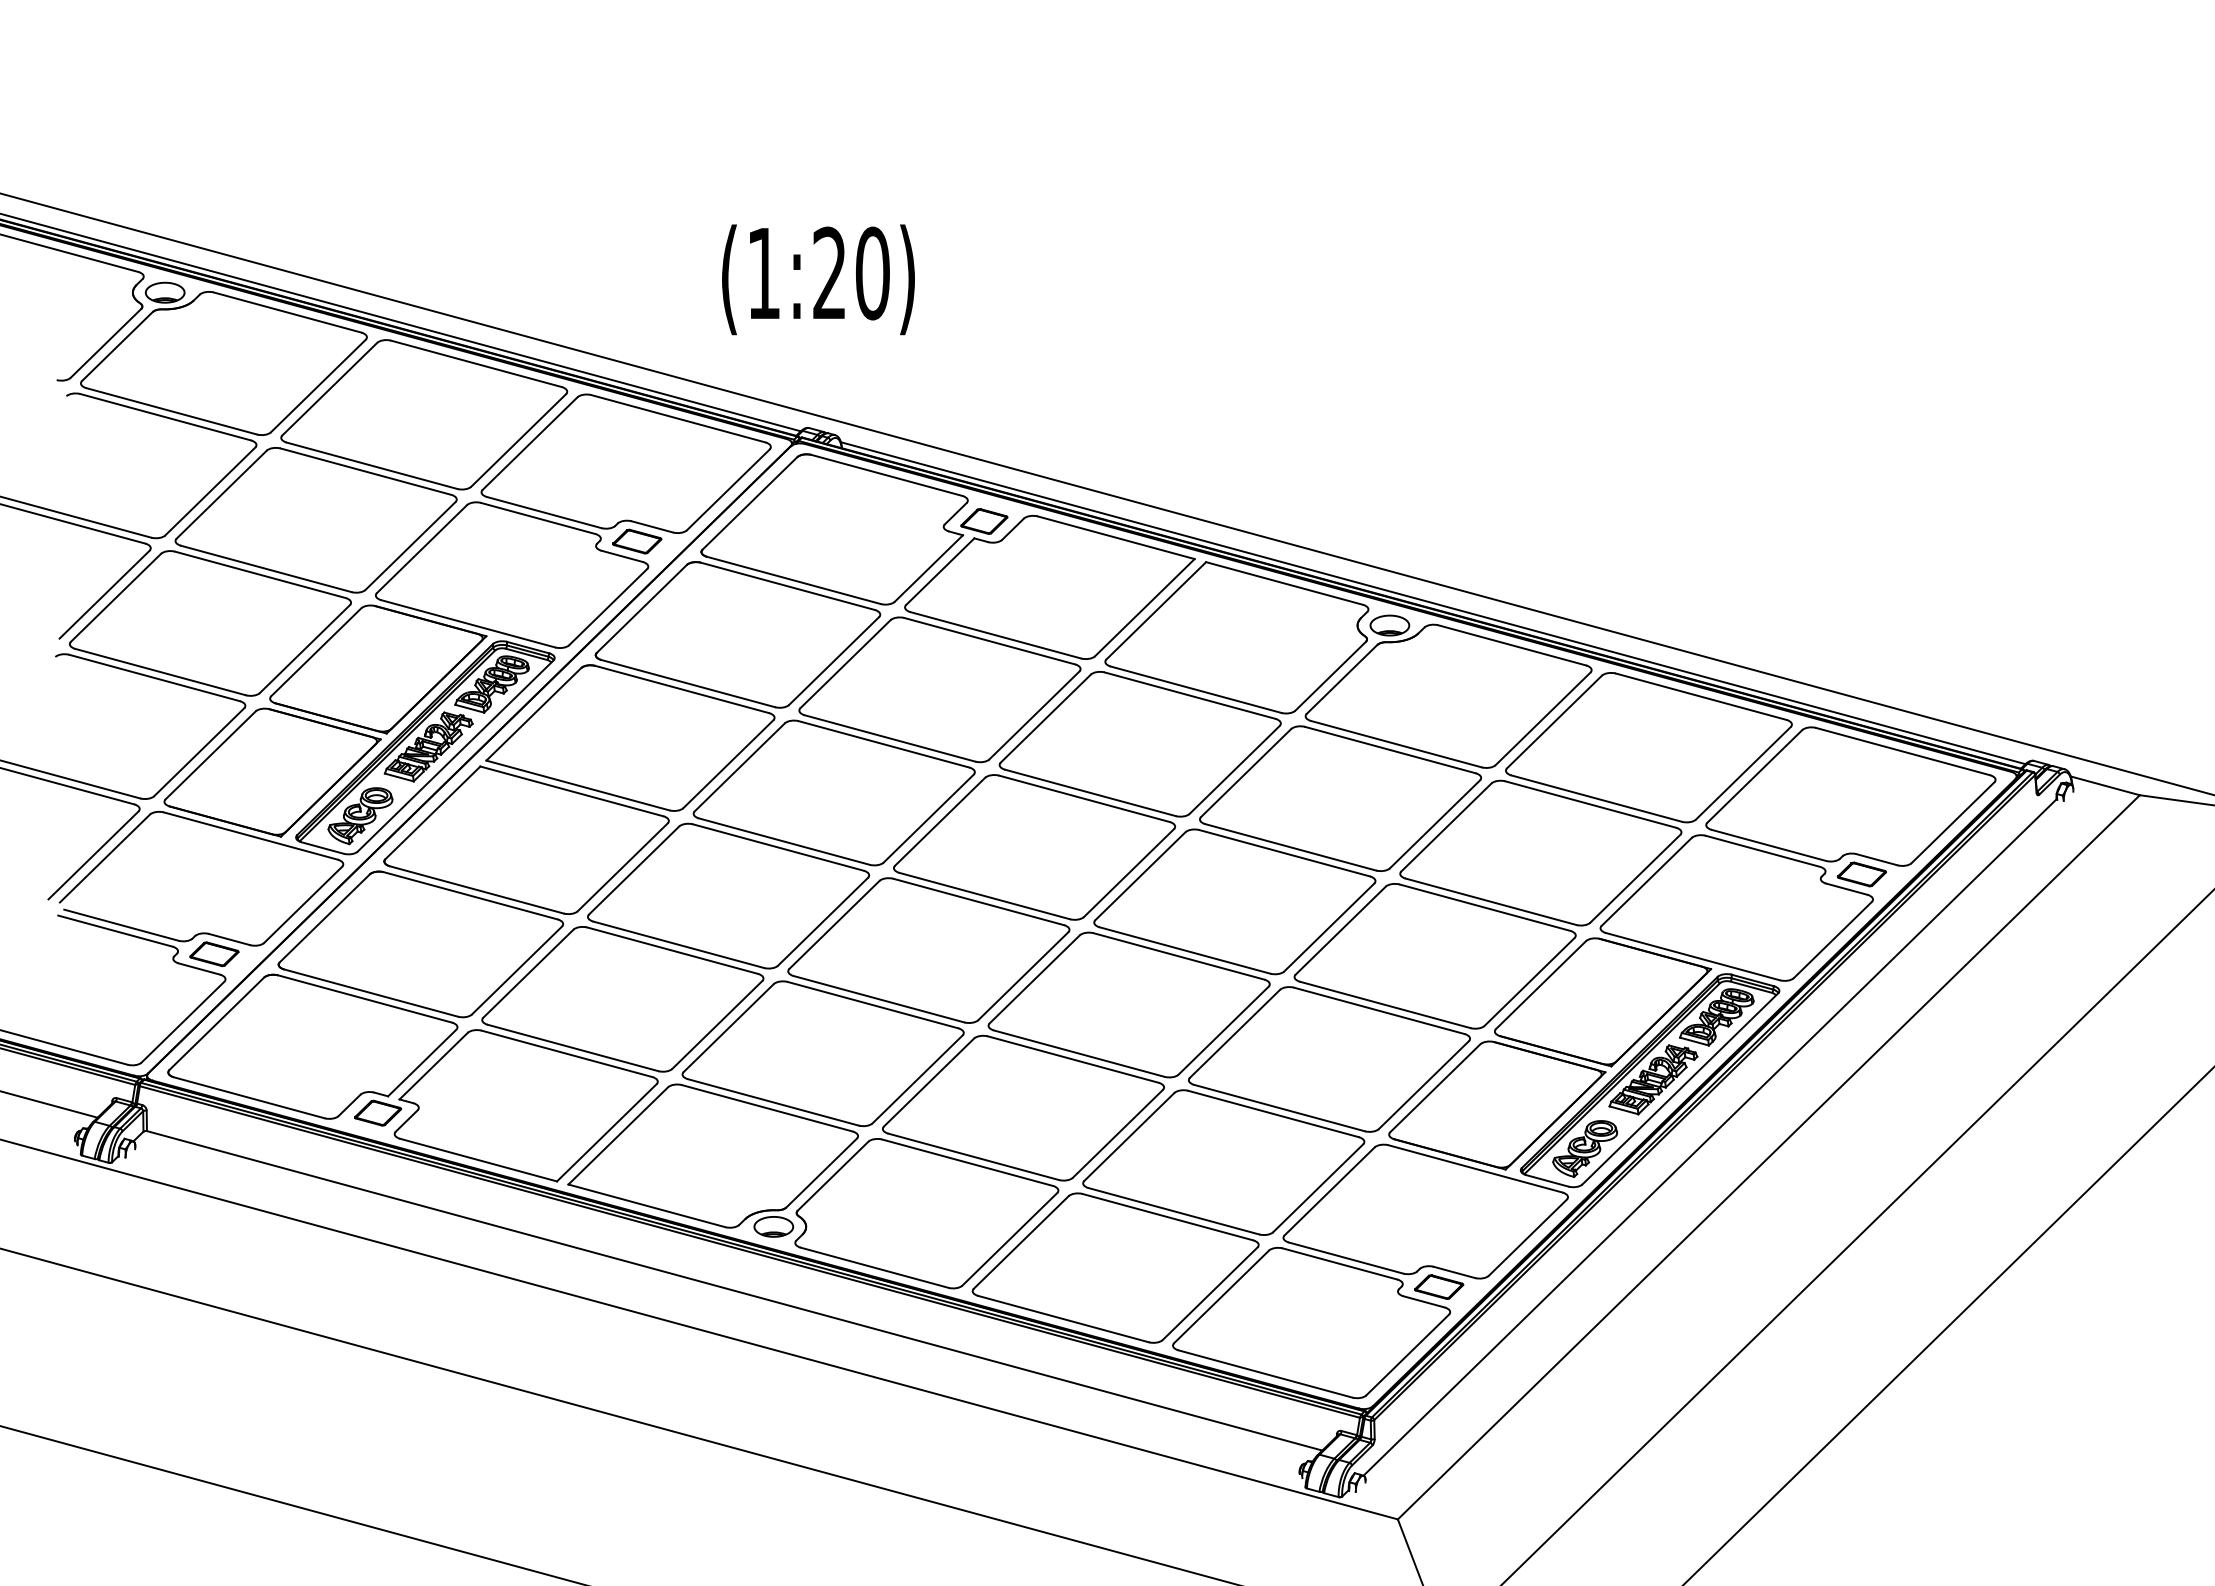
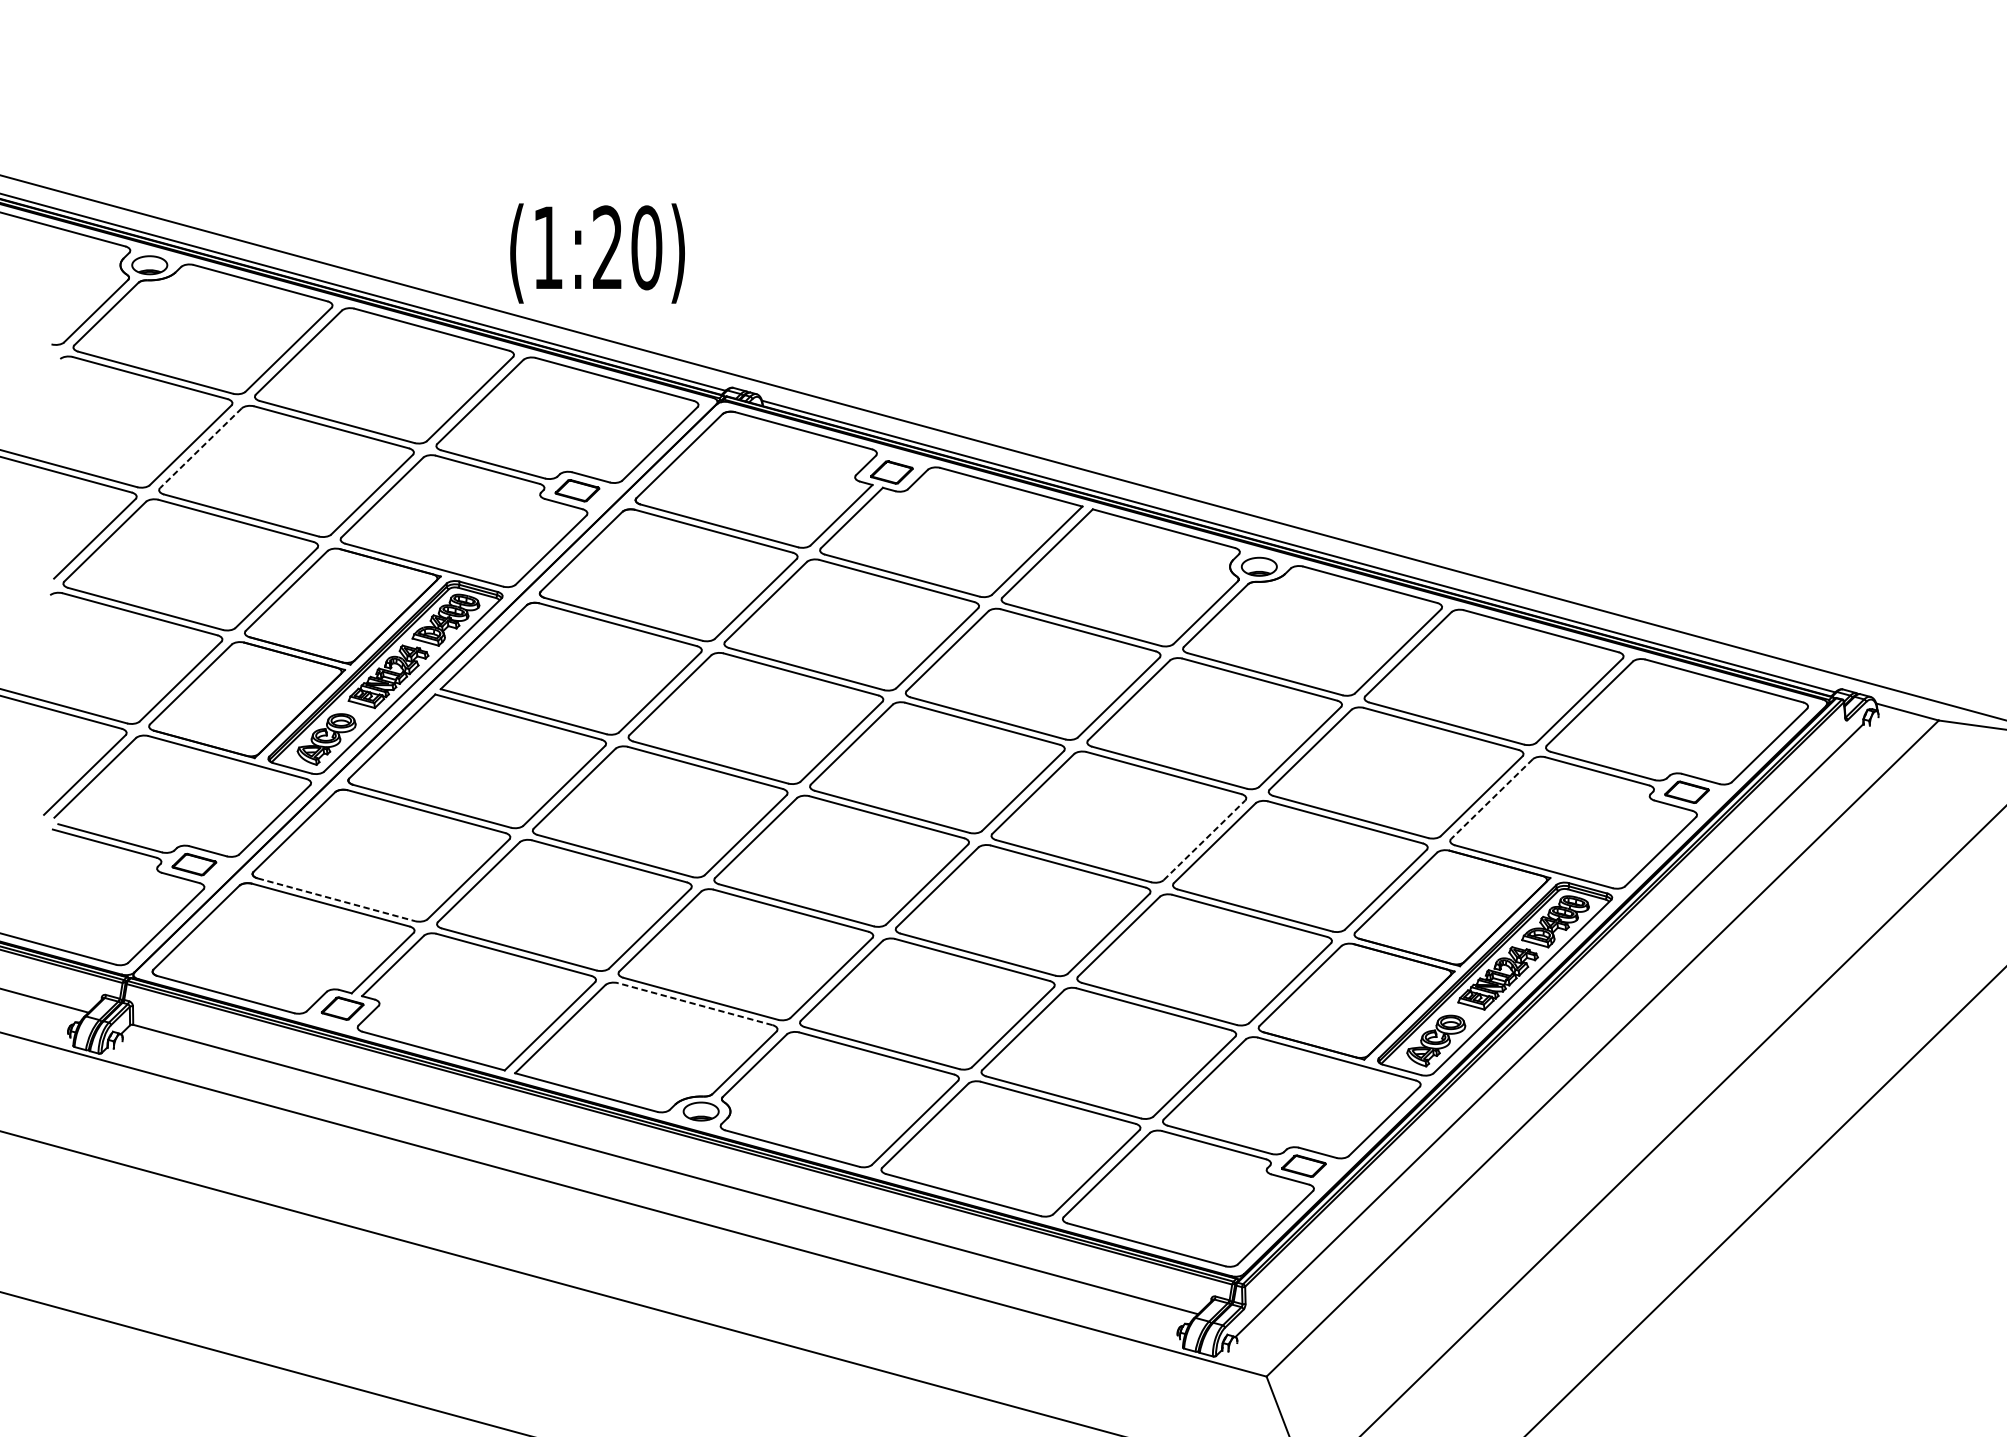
text: (818, 279) -> (597, 253), moved
line: (221, 494) -> (200, 448), solid -> dashed
line: (1646, 881) -> (1491, 798), solid -> dashed
line: (1329, 927) -> (1204, 840), solid -> dashed
line: (371, 993) -> (336, 900), solid -> dashed
line: (766, 1108) -> (694, 1004), solid -> dashed

